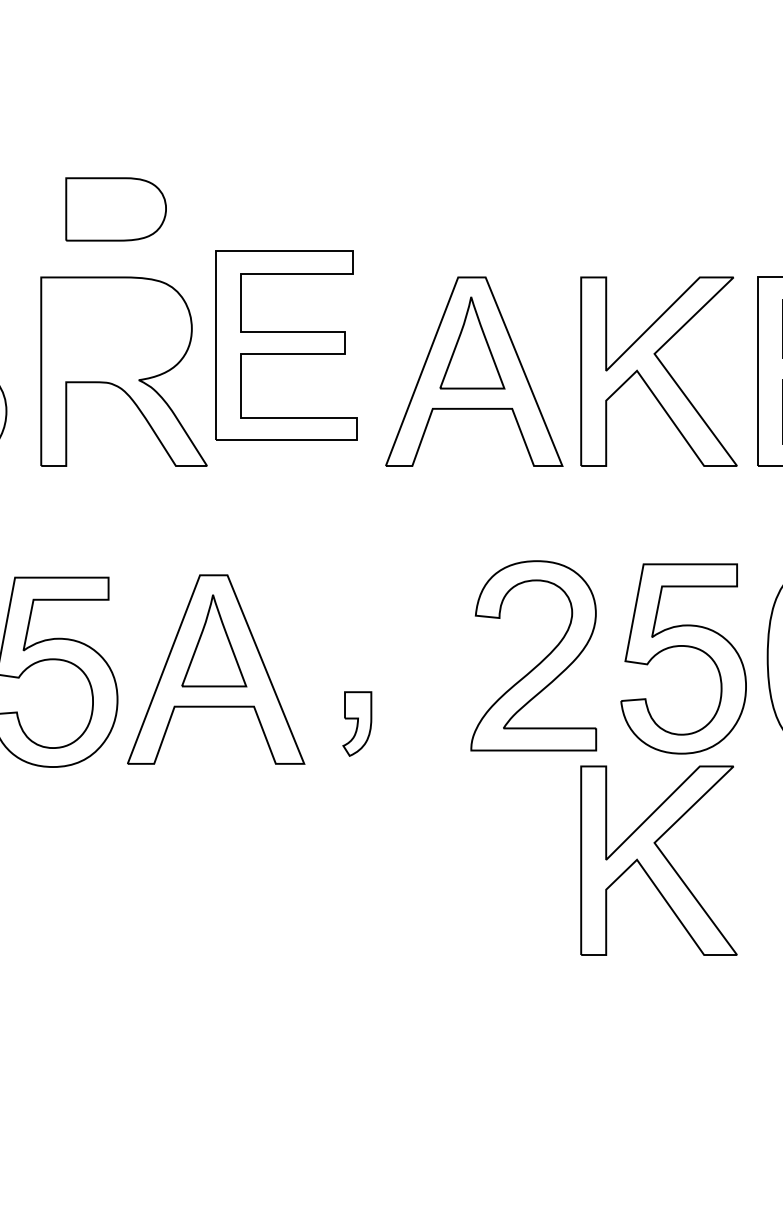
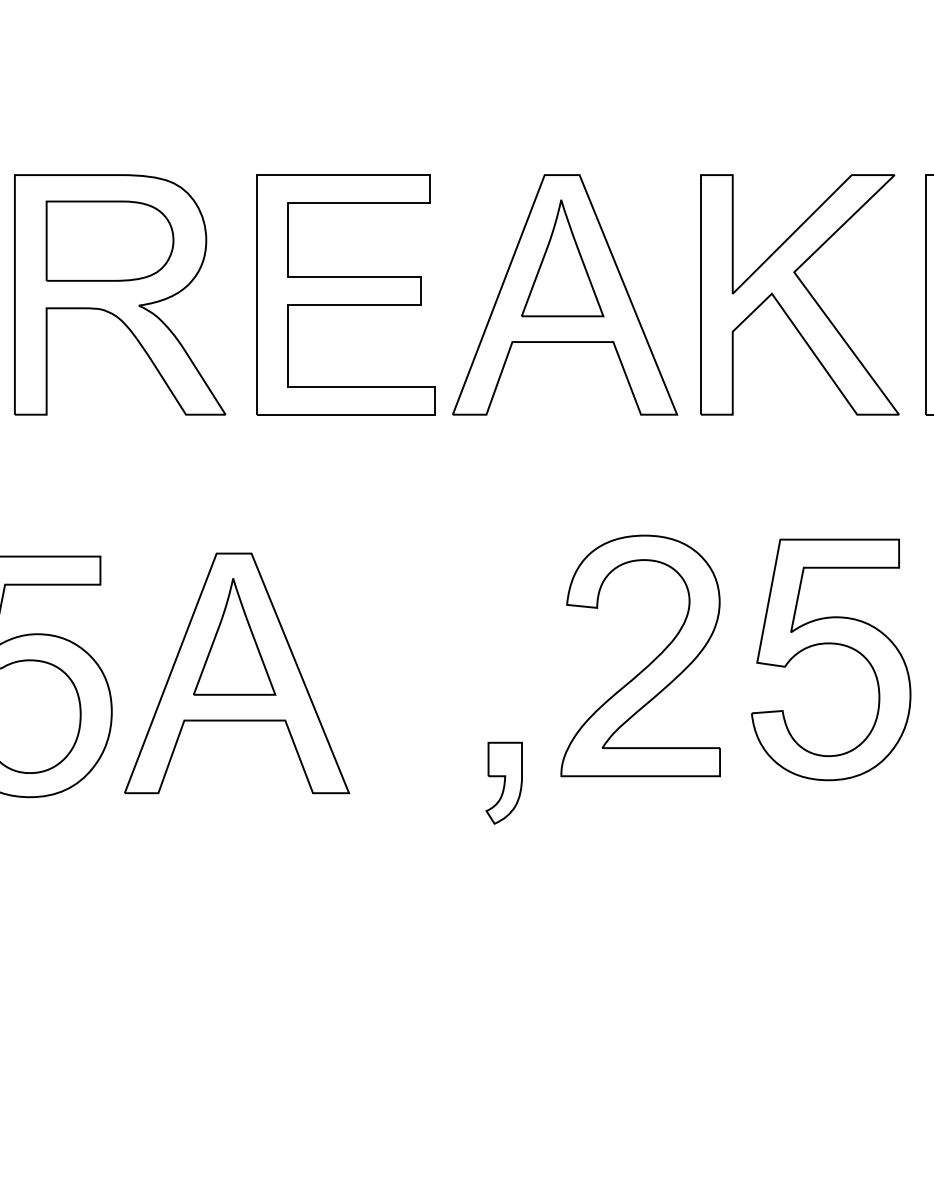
part: (115, 209) -> (109, 241), moved
part: (286, 345) -> (345, 294), moved
part: (357, 723) -> (504, 782), moved
part: (658, 860) -> (799, 915), removed

